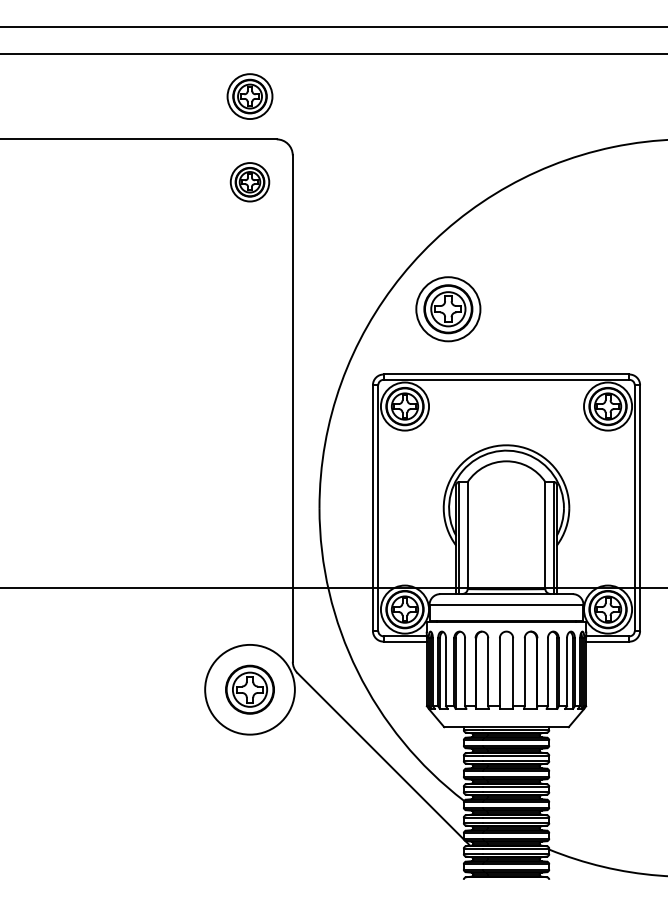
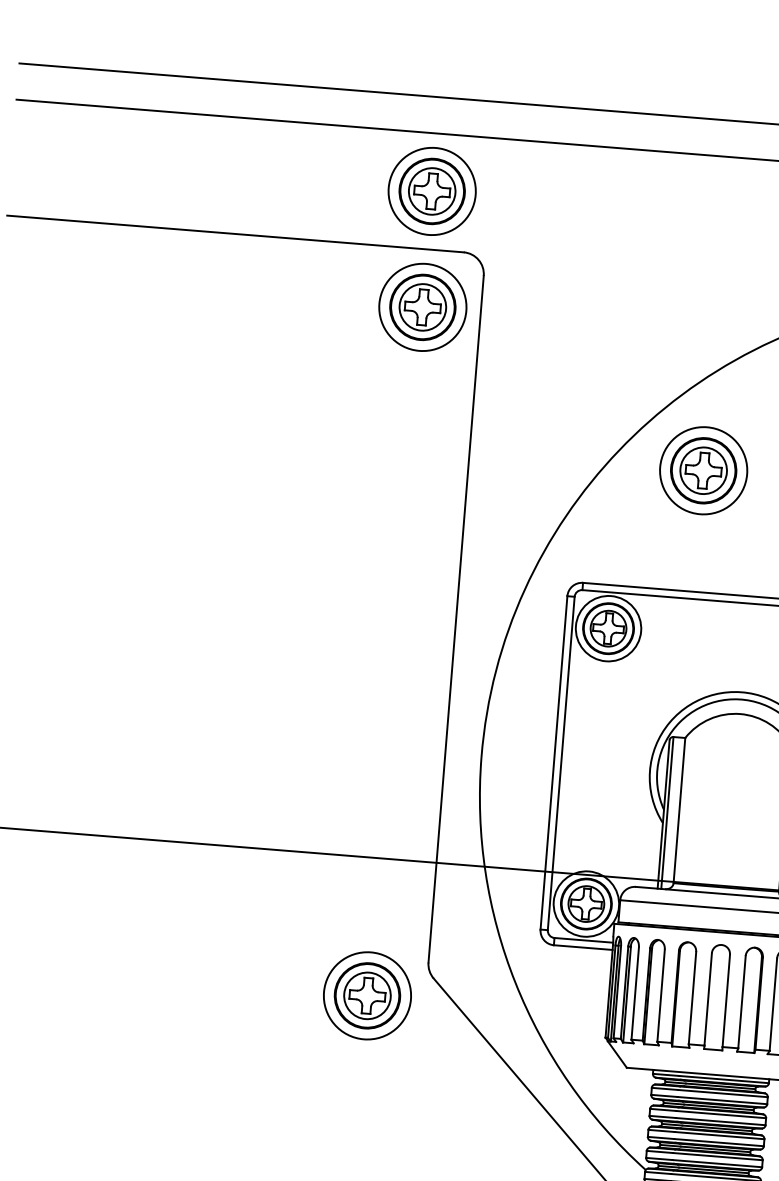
part: (249, 96) -> (431, 191), size x1.43
part: (249, 182) -> (422, 307), size x1.67
part: (448, 309) -> (703, 471), moved
circle: (249, 689) -> (366, 995), size x0.71

